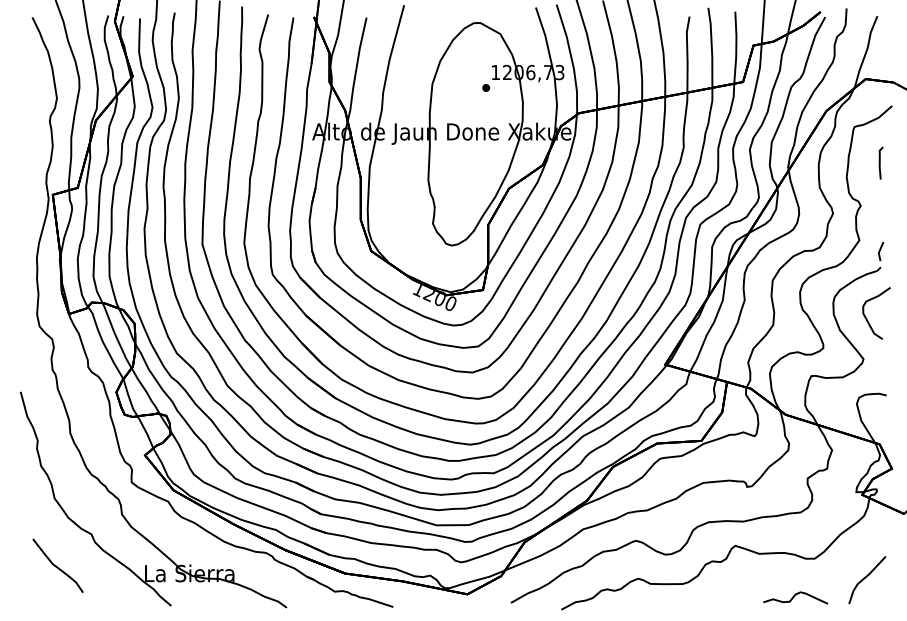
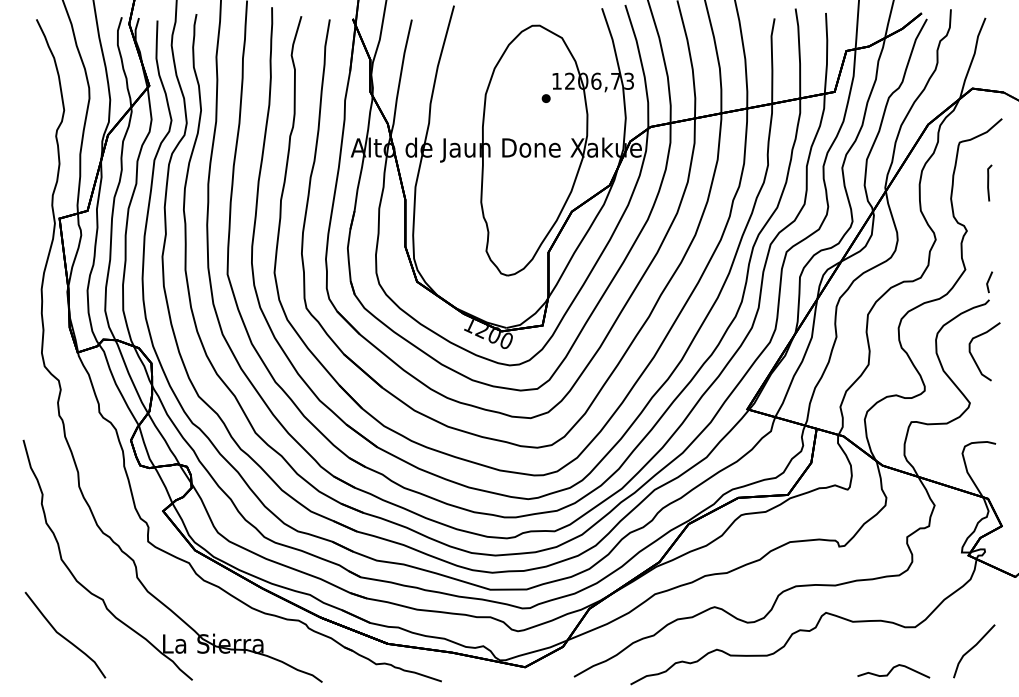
part: (58, 566) -> (65, 635), size x1.43

